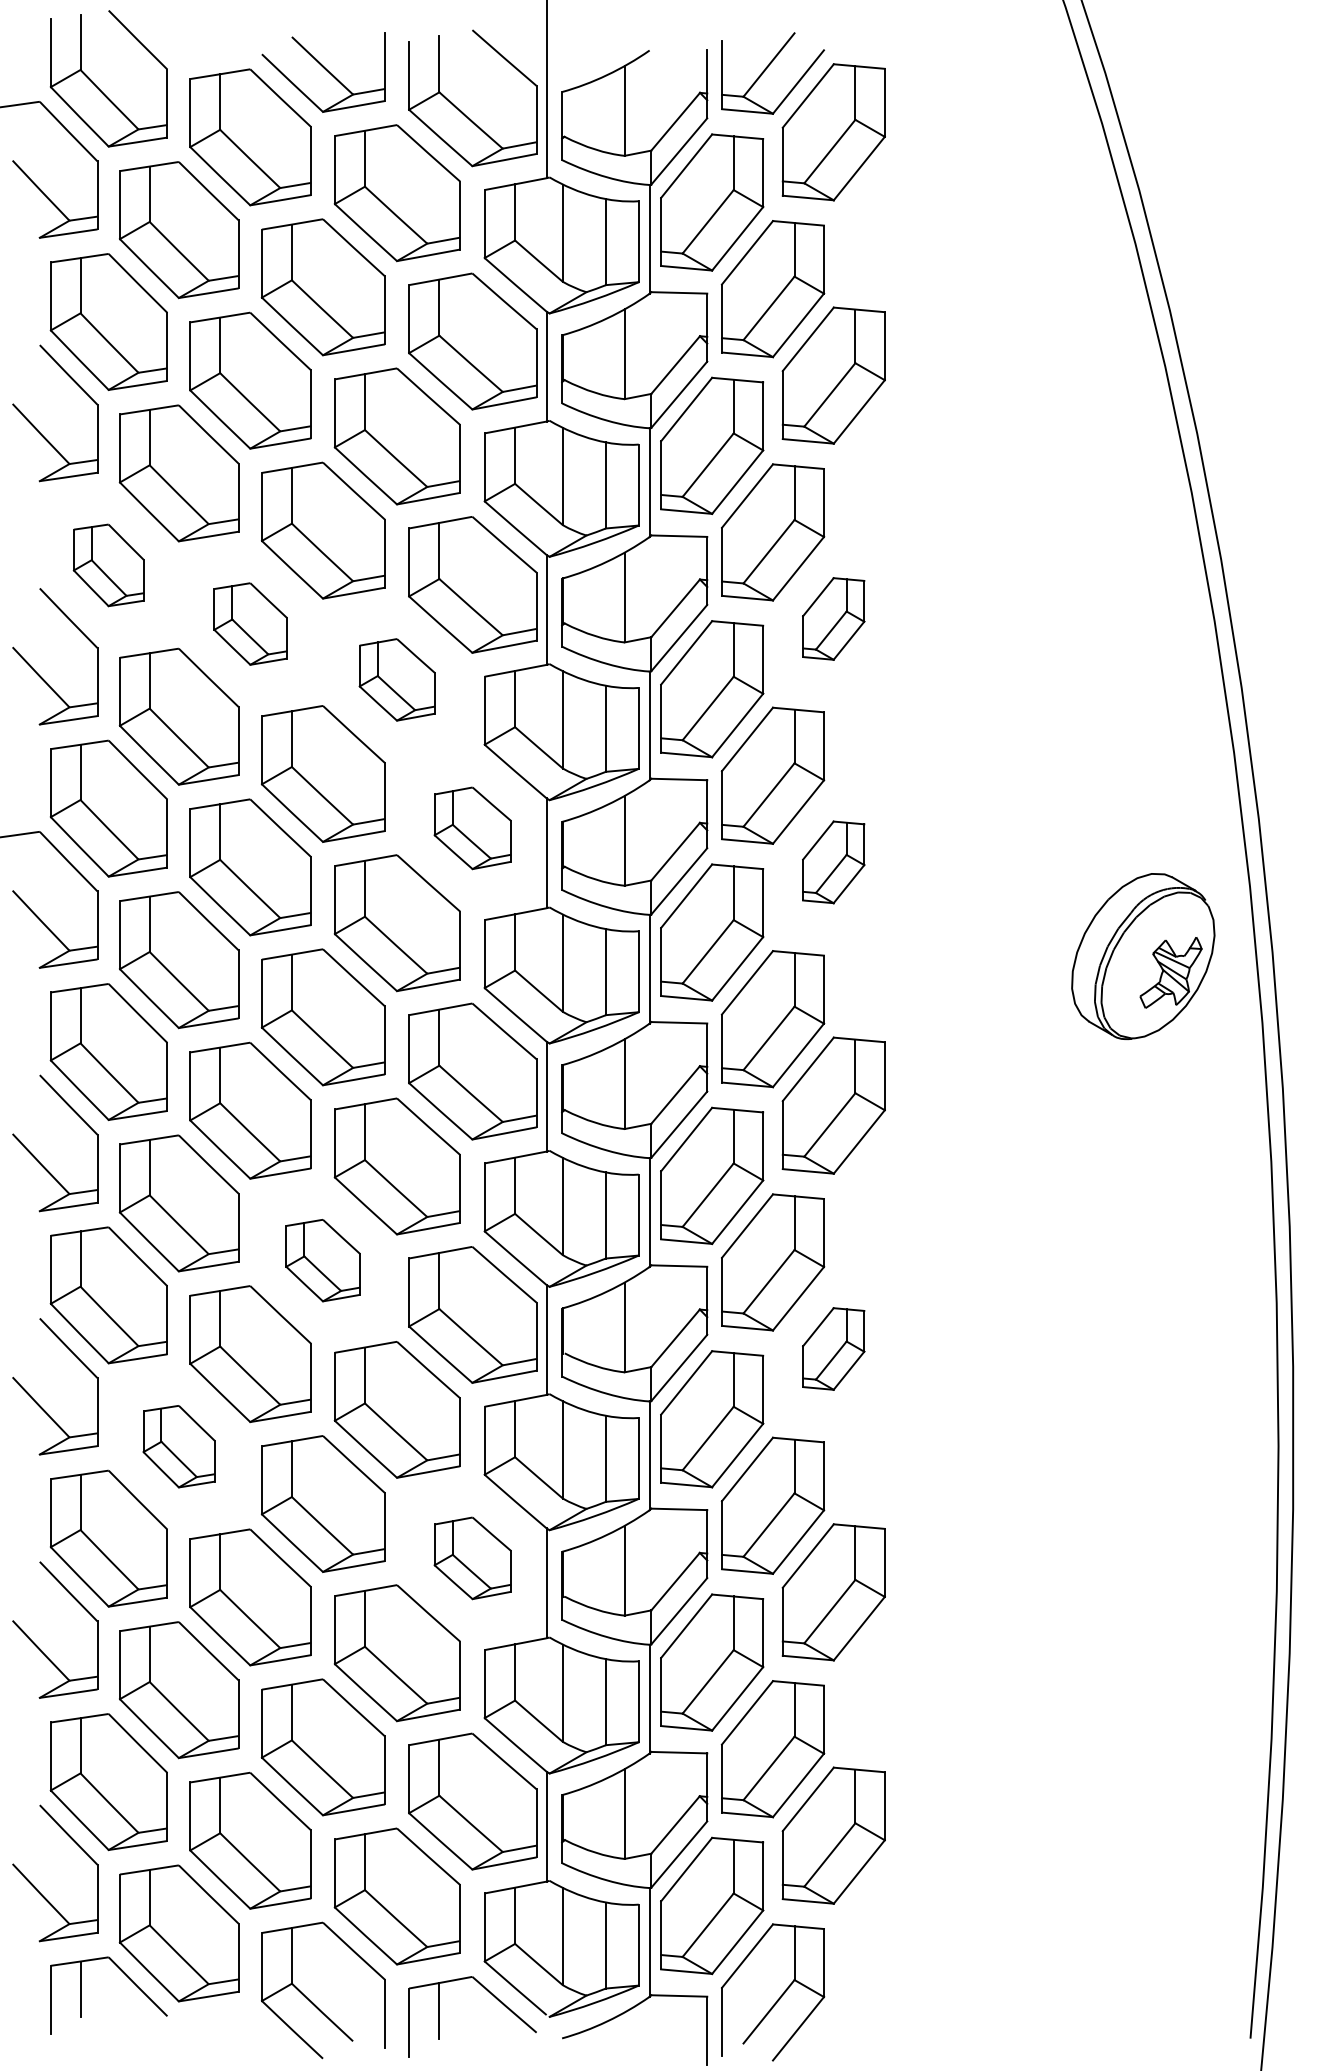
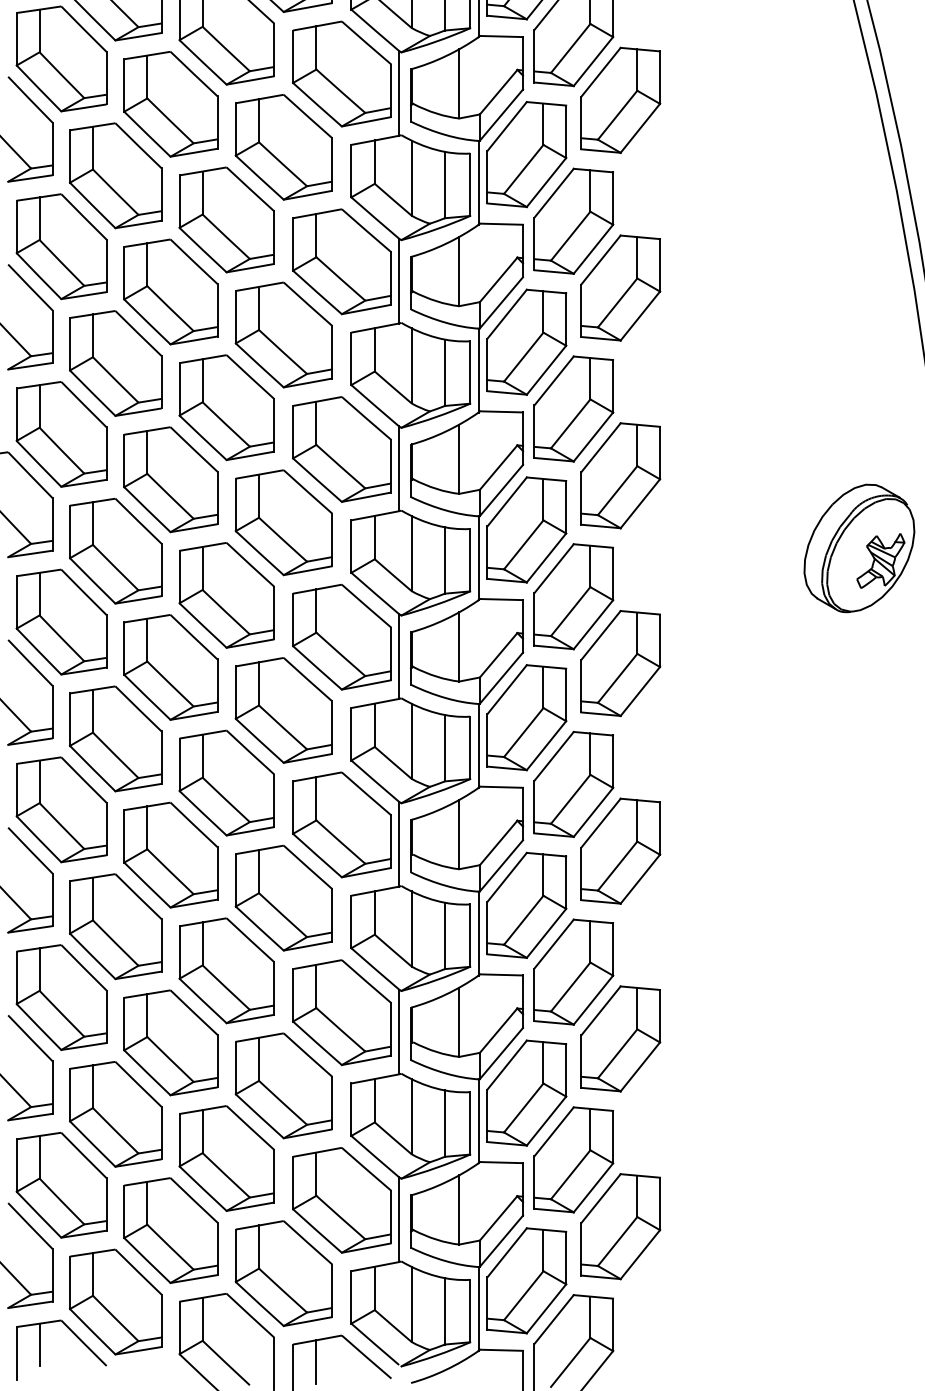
part: (108, 565) -> (61, 246), size x1.67
part: (833, 618) -> (620, 287), size x1.67
part: (250, 623) -> (170, 291), size x1.67
part: (396, 679) -> (283, 334), size x1.67
part: (472, 828) -> (341, 449), size x1.67
part: (833, 862) -> (620, 475), size x1.67
part: (322, 1260) -> (226, 782), size x1.67
part: (833, 1348) -> (620, 850), size x1.67
part: (178, 1446) -> (115, 926), size x1.67
part: (472, 1558) -> (341, 1012), size x1.67

